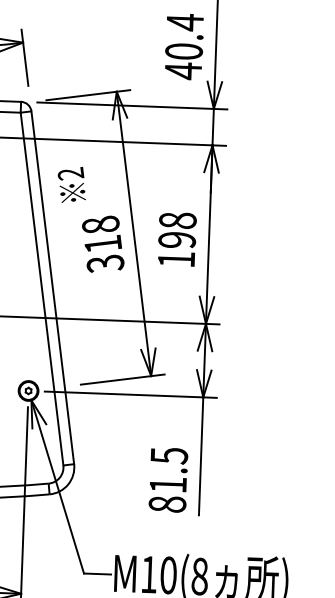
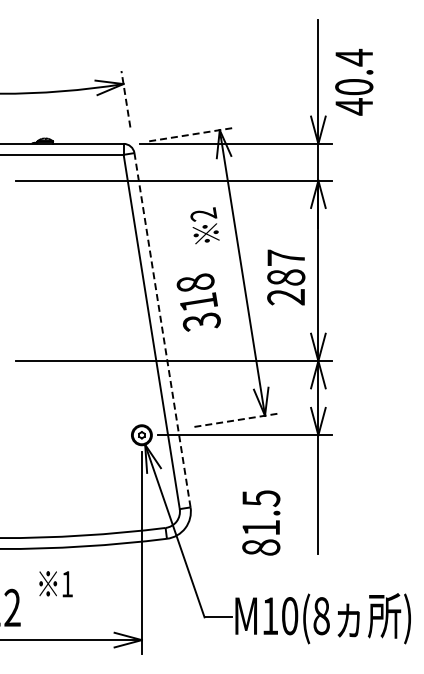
text: (184, 46) -> (354, 81), moved
line: (24, 58) -> (125, 99), solid -> dashed
line: (88, 95) -> (191, 134), solid -> dashed
text: (71, 184) -> (204, 225), moved
text: (177, 240) -> (286, 277), 198 -> 287
text: (102, 244) -> (198, 302), moved
line: (52, 287) -> (162, 329), solid -> dashed
line: (122, 379) -> (236, 420), solid -> dashed
text: (168, 479) -> (261, 522), moved

